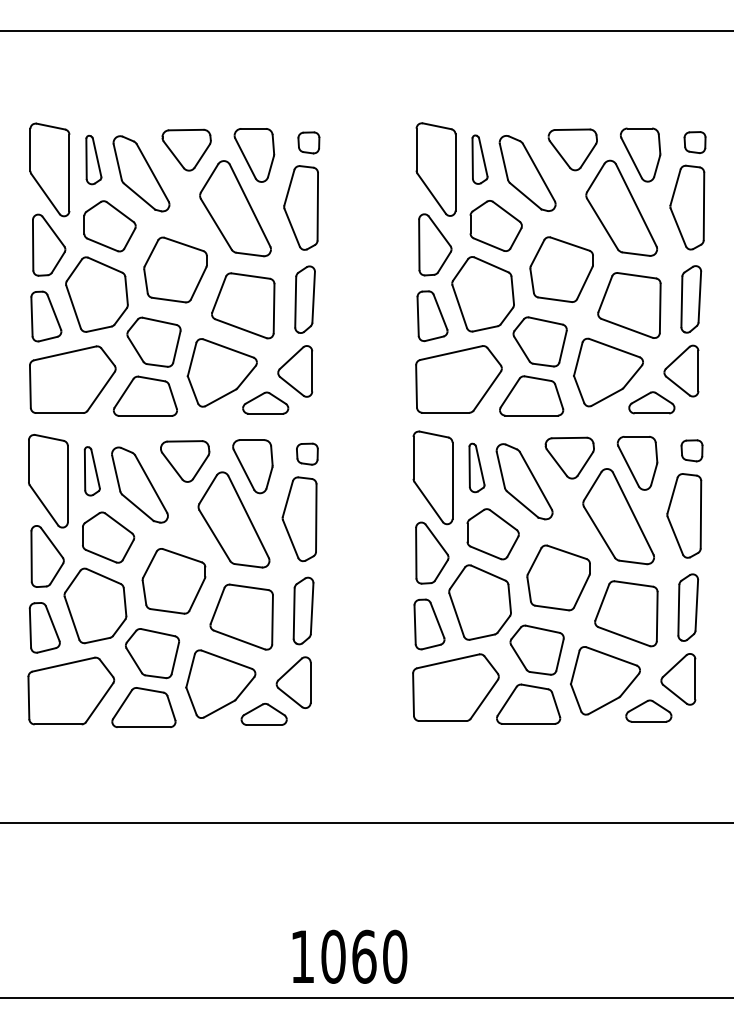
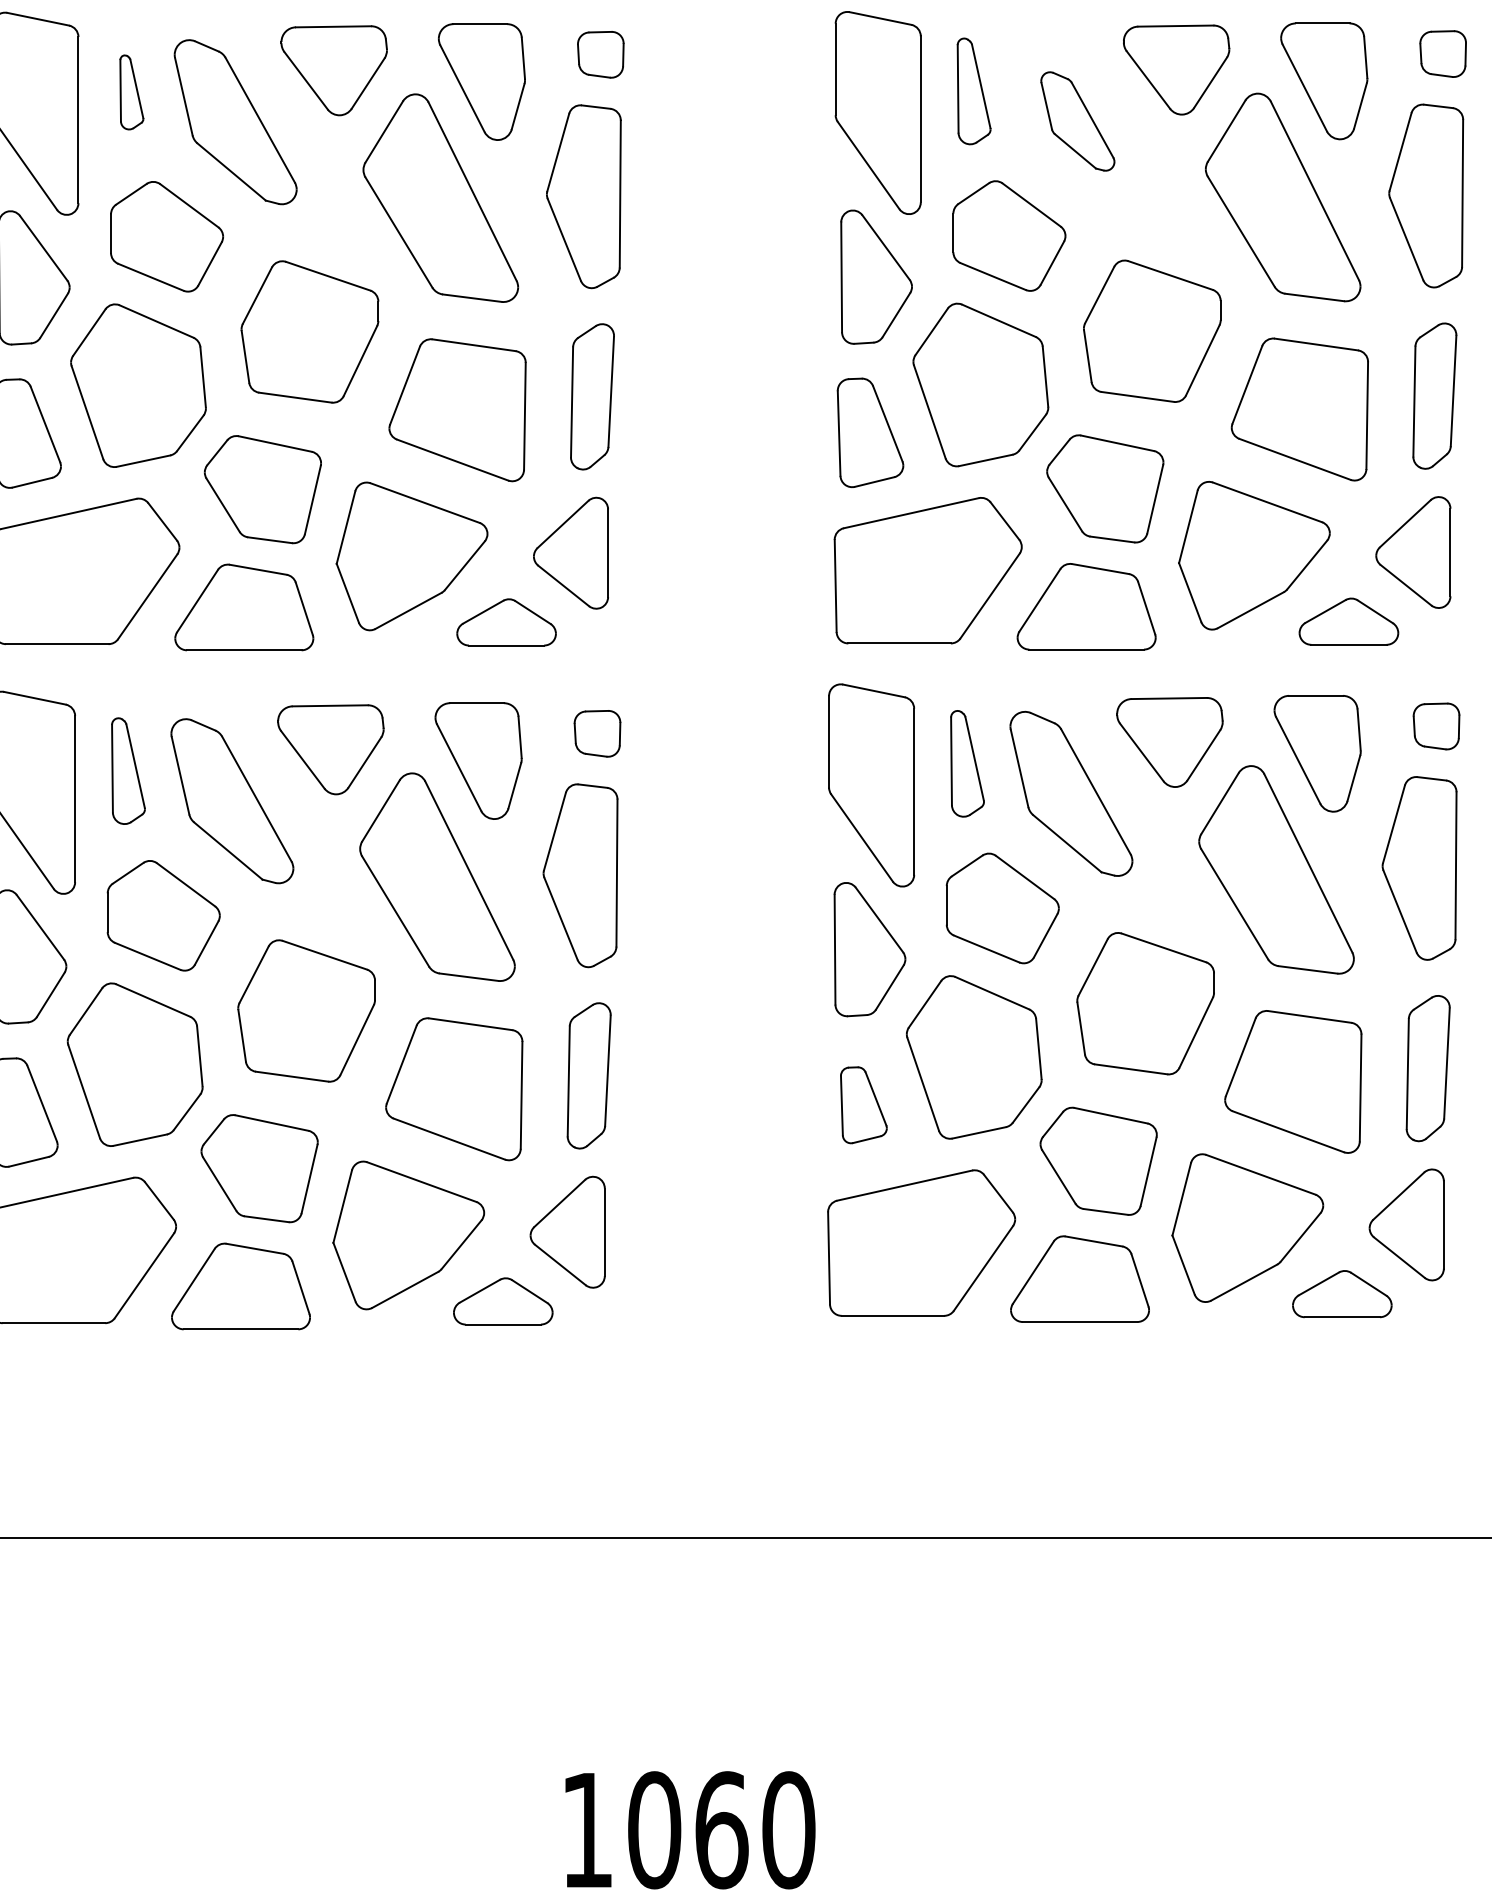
part: (93, 160) -> (130, 93), size x0.7
part: (527, 173) -> (1077, 121), size x0.6
part: (429, 624) -> (863, 1105), size x0.7

